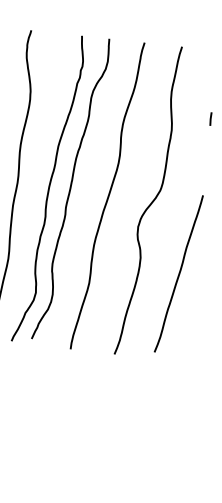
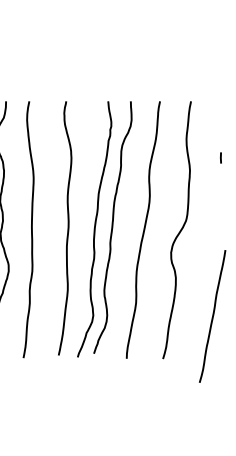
line: (178, 273) -> (212, 316), moved

